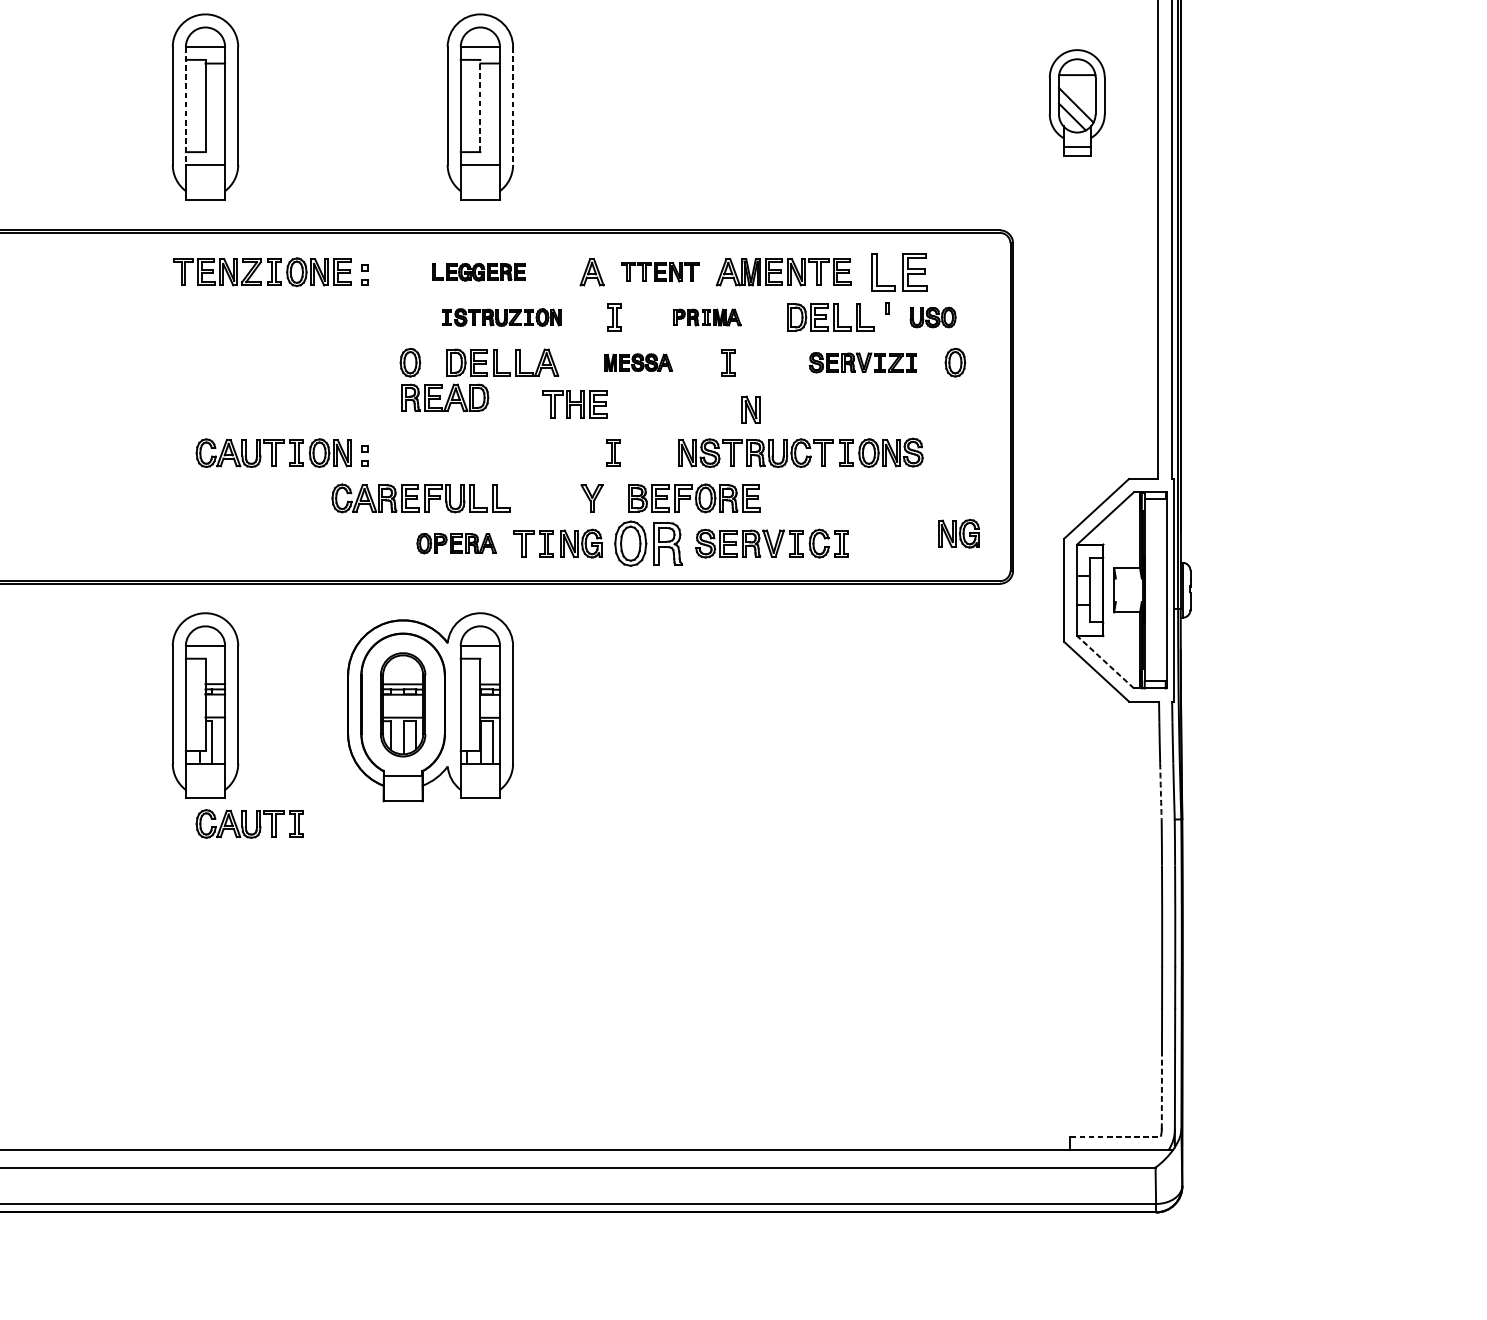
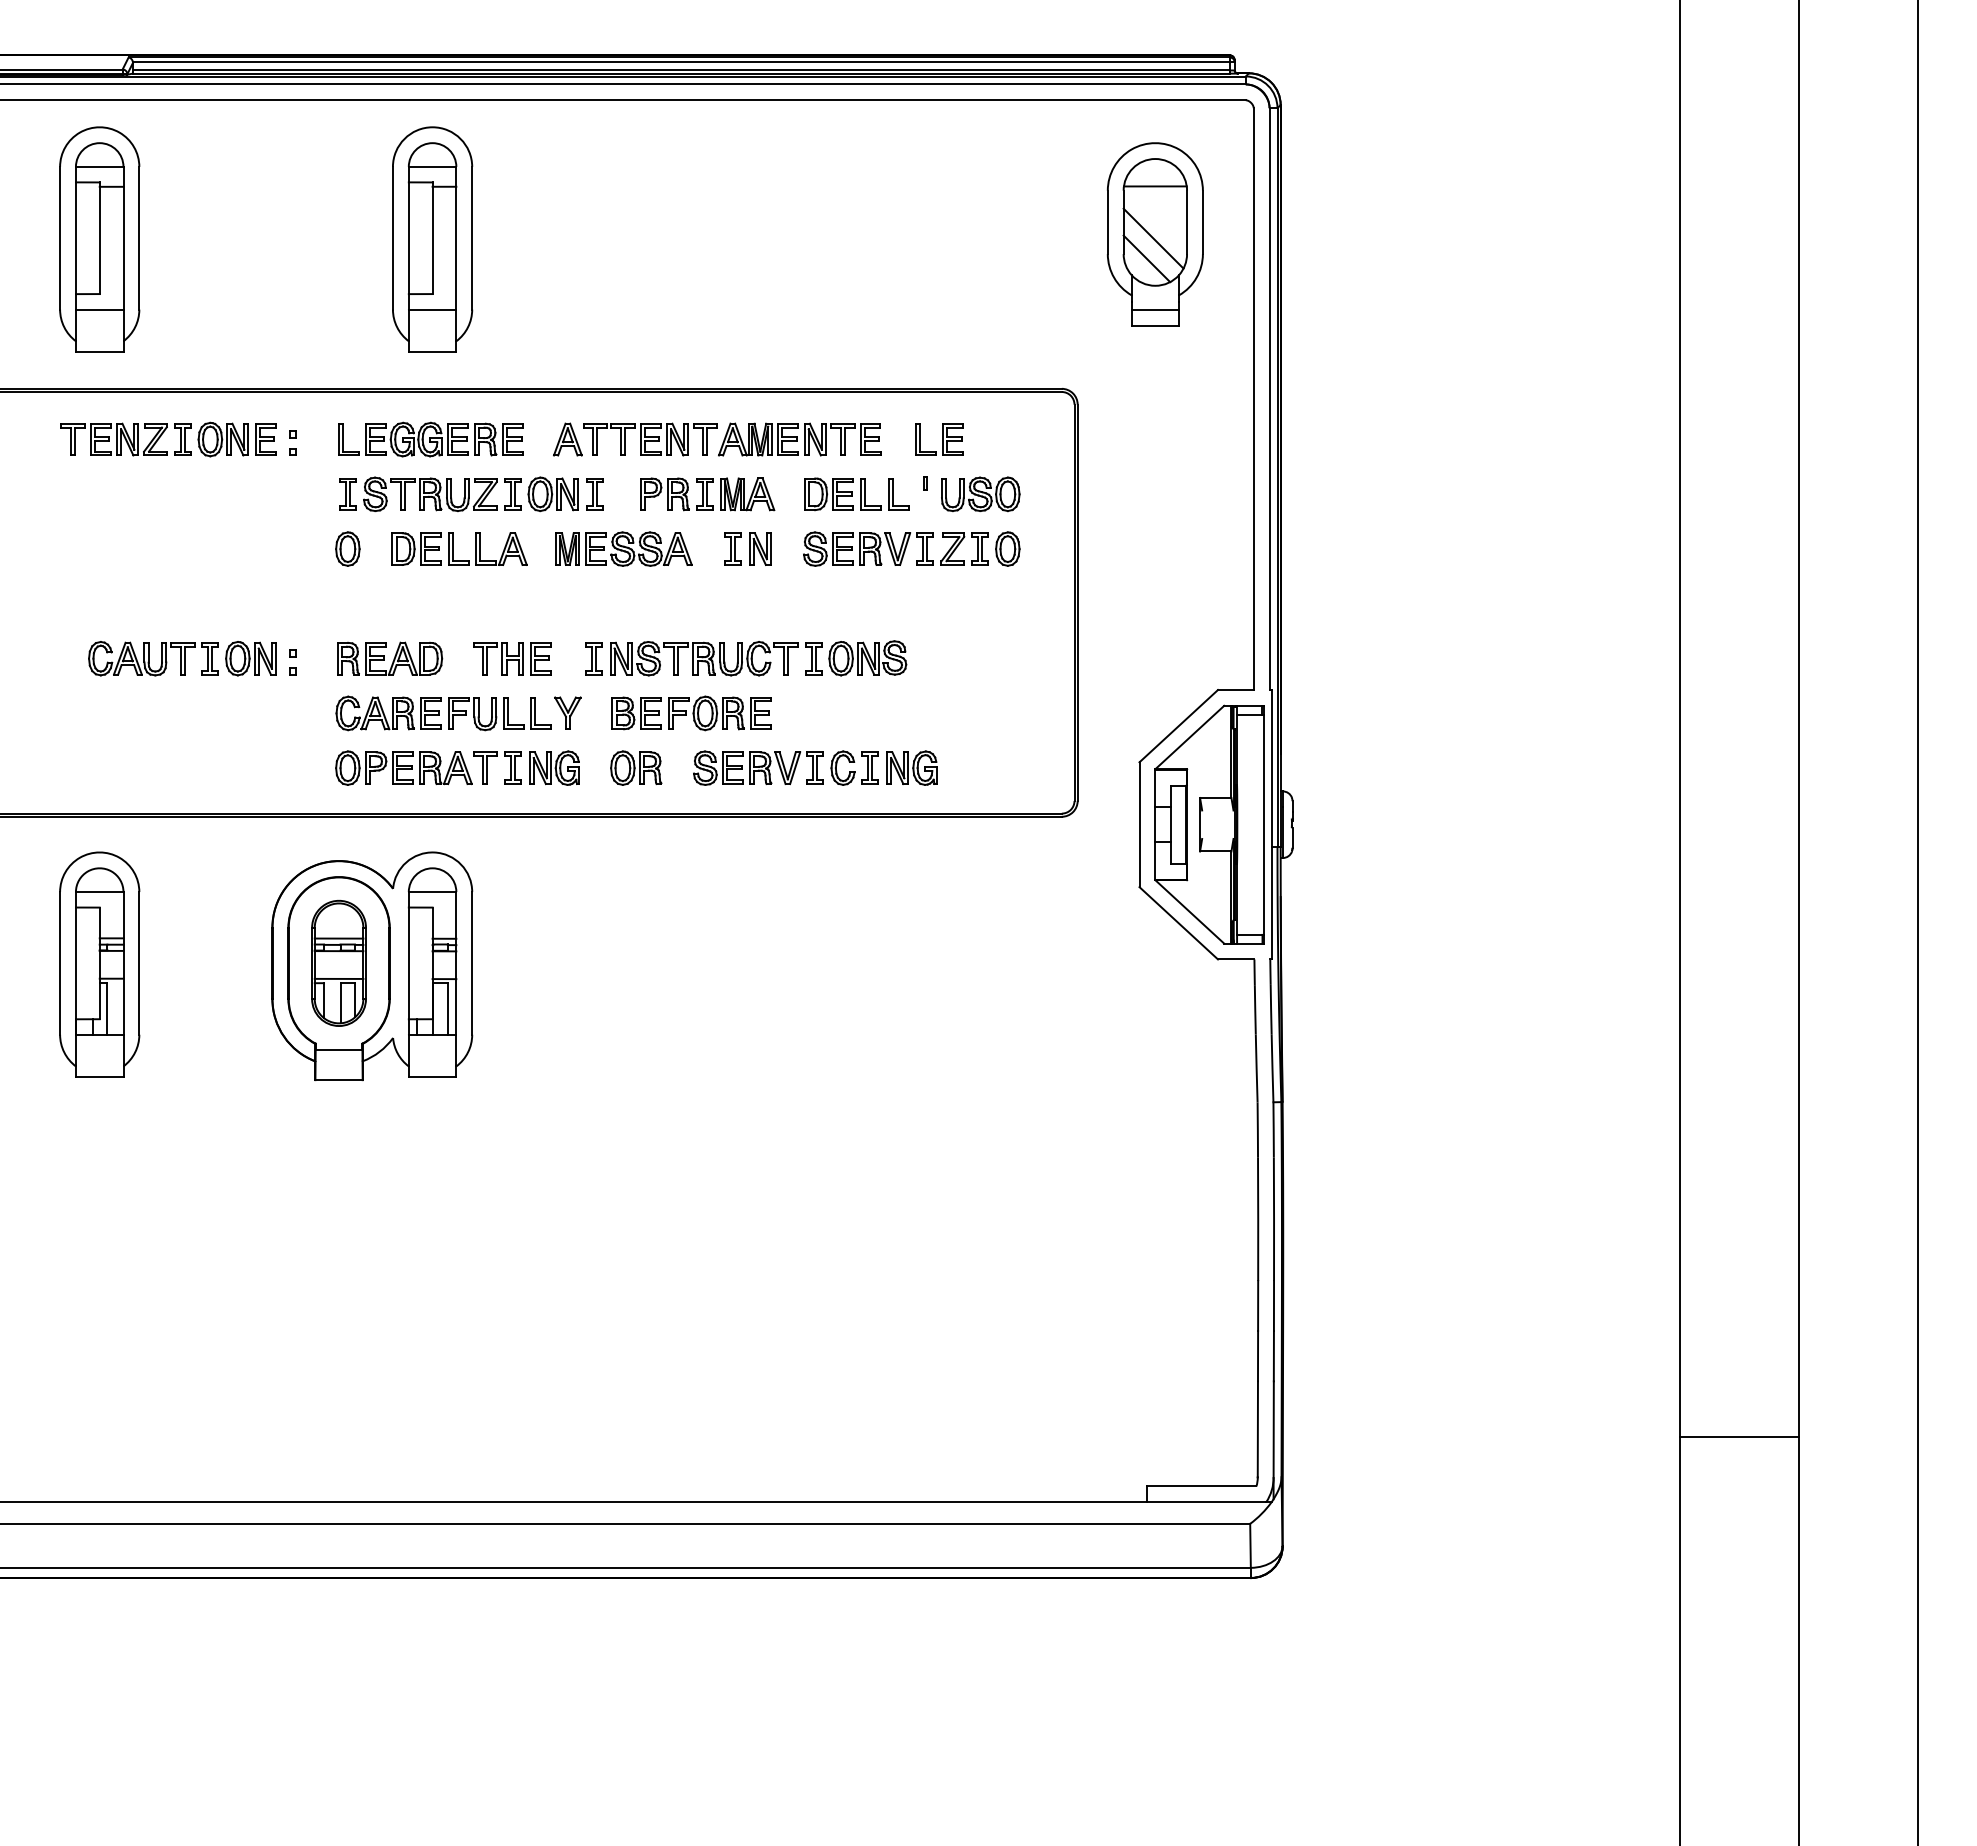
part: (1077, 102) -> (1155, 234), size x1.43
line: (480, 105) -> (432, 237), dashed -> solid
line: (185, 106) -> (75, 238), dashed -> solid
line: (513, 106) -> (472, 238), dashed -> solid
part: (478, 272) -> (430, 439), size x1.67
part: (660, 272) -> (650, 439), size x1.43
part: (898, 272) -> (939, 439), size x0.71
part: (501, 317) -> (458, 494), size x1.67
part: (707, 317) -> (707, 494), size x1.67
part: (932, 317) -> (980, 494), size x1.43
part: (638, 362) -> (623, 548), size x1.67
part: (862, 362) -> (895, 548), size x1.43
part: (445, 397) -> (390, 658), moved
part: (575, 404) -> (512, 658), moved
part: (751, 409) -> (760, 548), moved
part: (800, 453) -> (758, 658), moved
part: (420, 498) -> (443, 713), moved
part: (958, 533) -> (911, 767), moved
part: (456, 543) -> (403, 767), size x1.43
part: (648, 543) -> (636, 767), size x0.62
line: (1105, 661) -> (1189, 911), dashed -> solid
arc: (1160, 791) -> (1256, 1068), dashed -> solid
part: (249, 823) -> (153, 1107), removed
line: (1161, 1089) -> (1257, 1429), dashed -> solid
line: (1115, 1136) -> (1201, 1486), dashed -> solid

